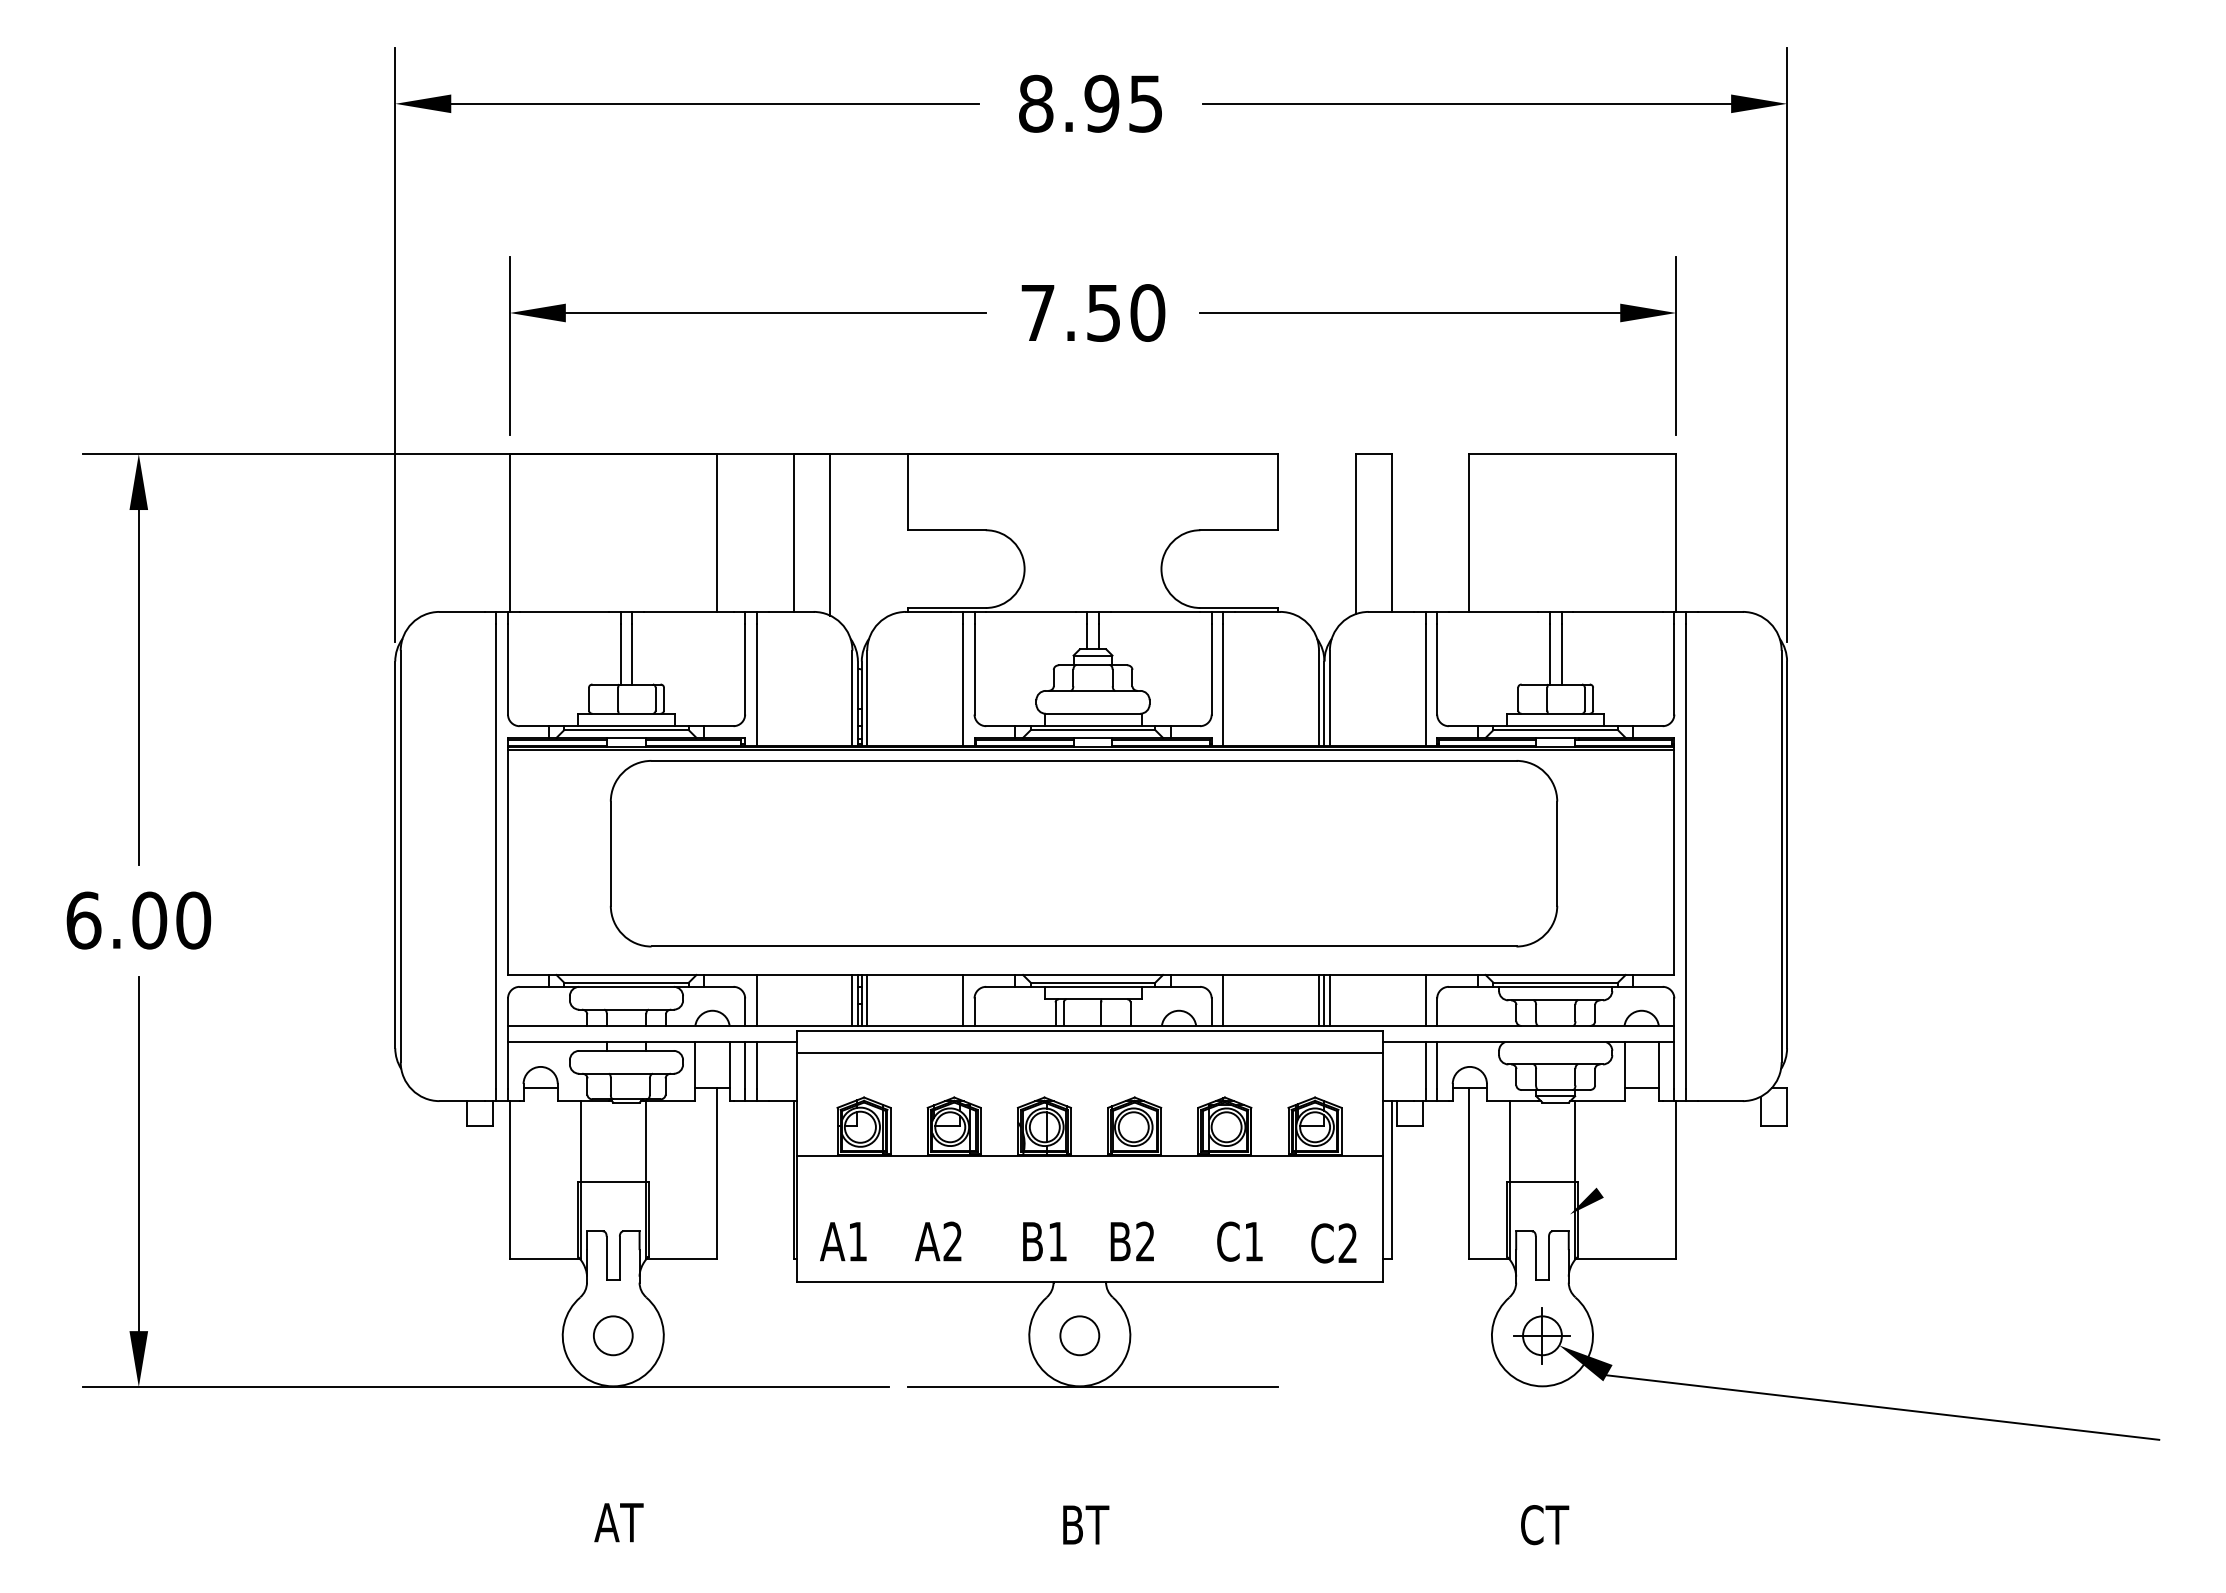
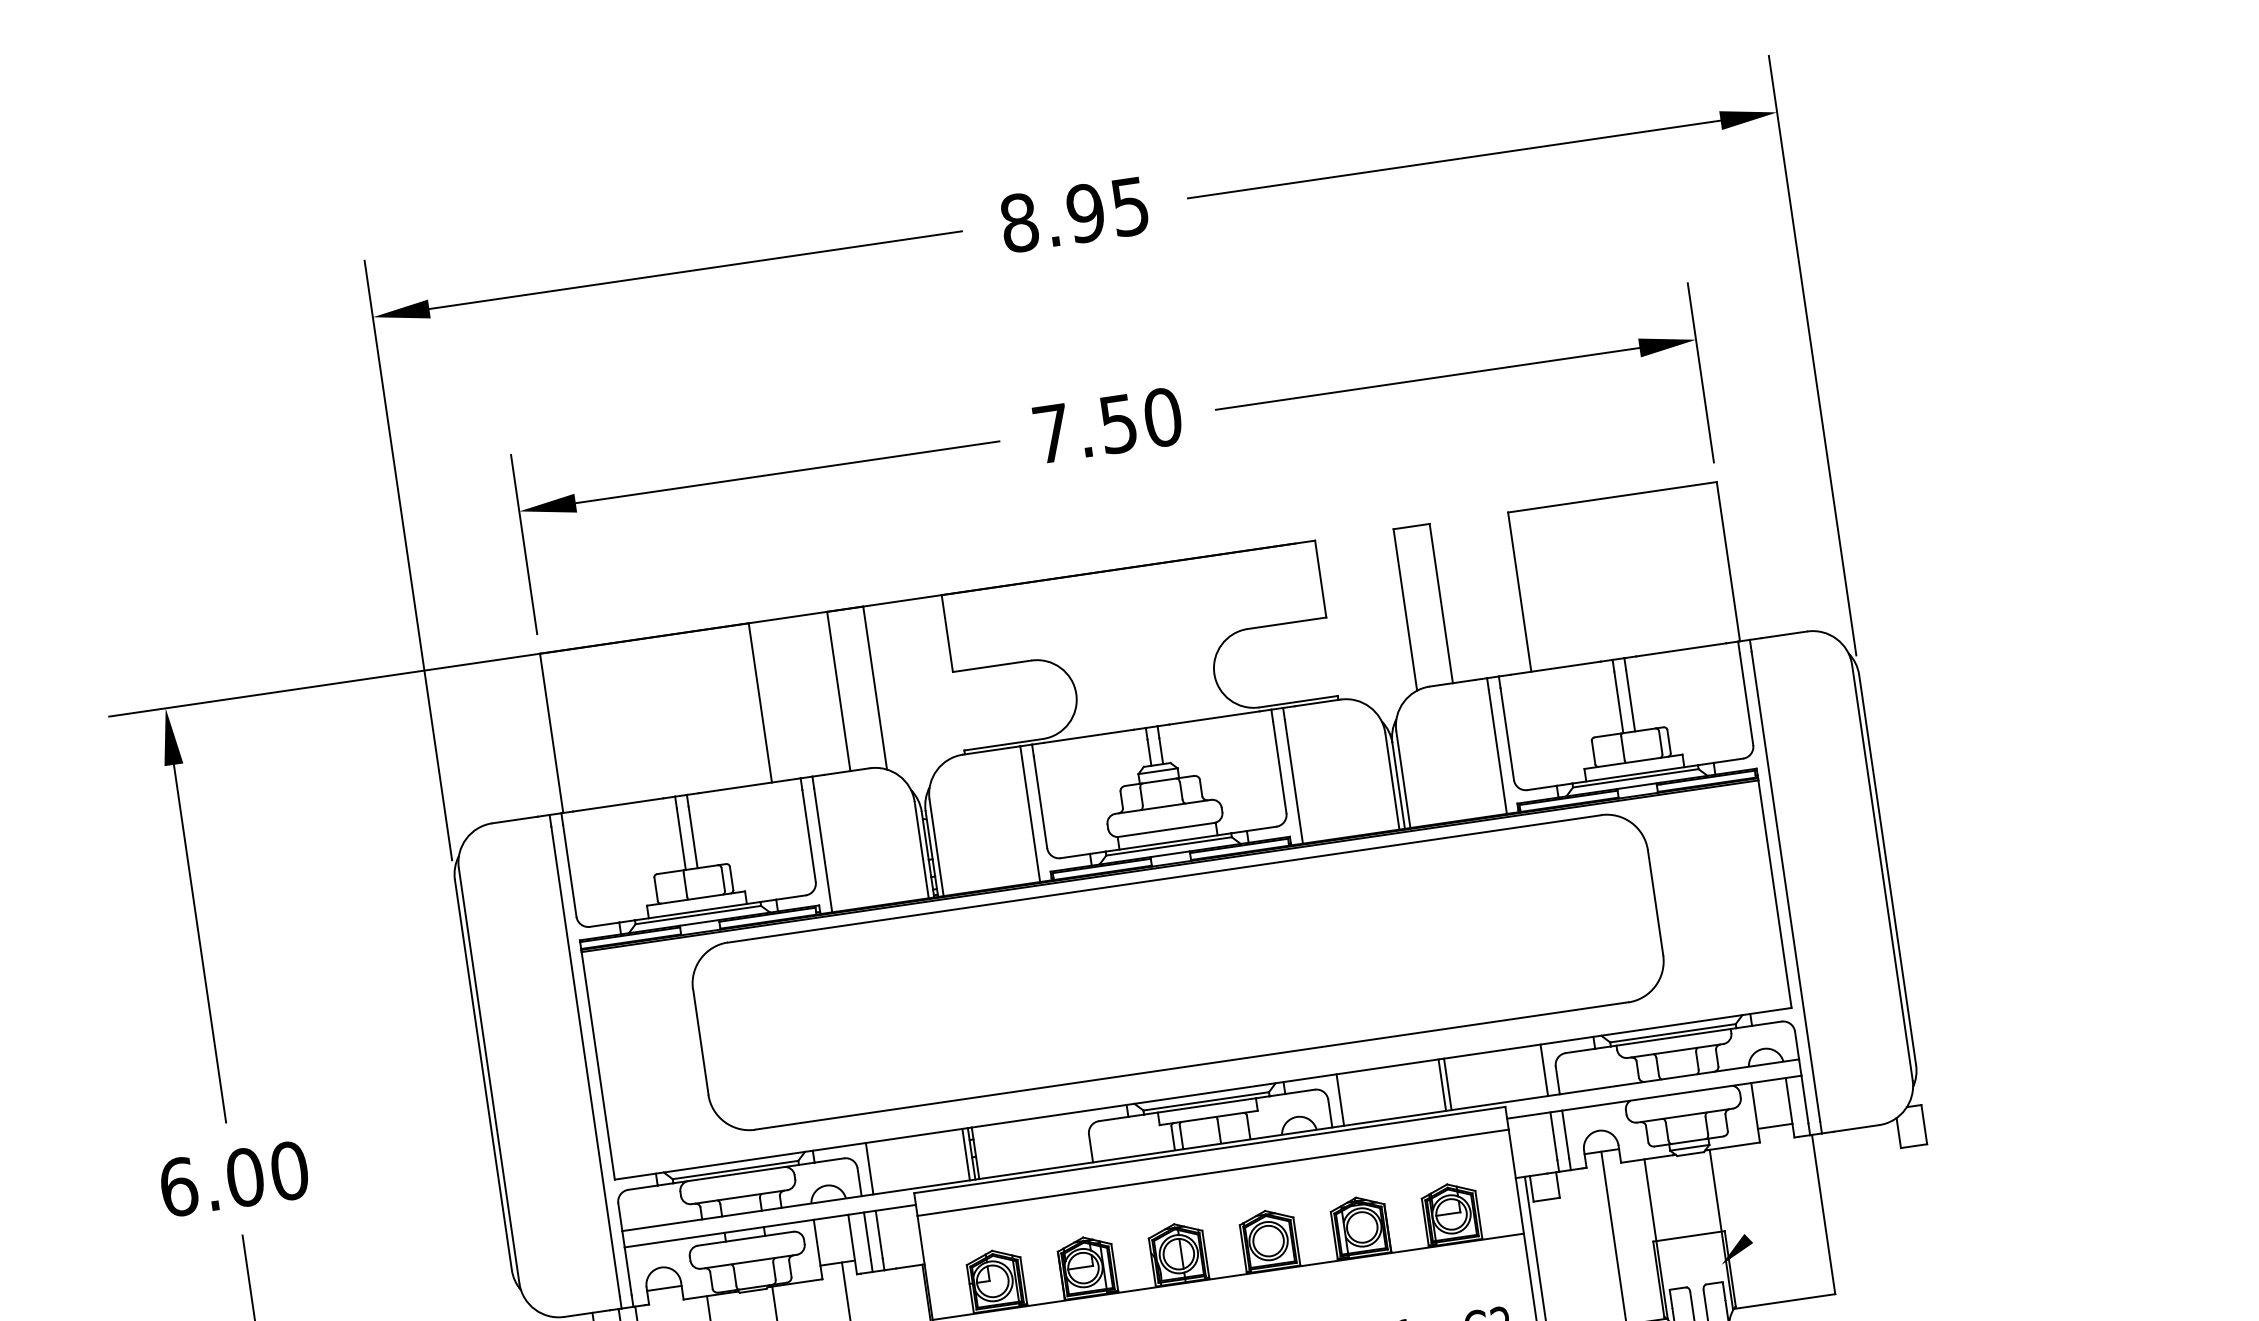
line: (867, 1000) -> (981, 1152), removed
line: (962, 1000) -> (1077, 1138), removed
line: (1319, 1000) -> (1437, 1085), removed

